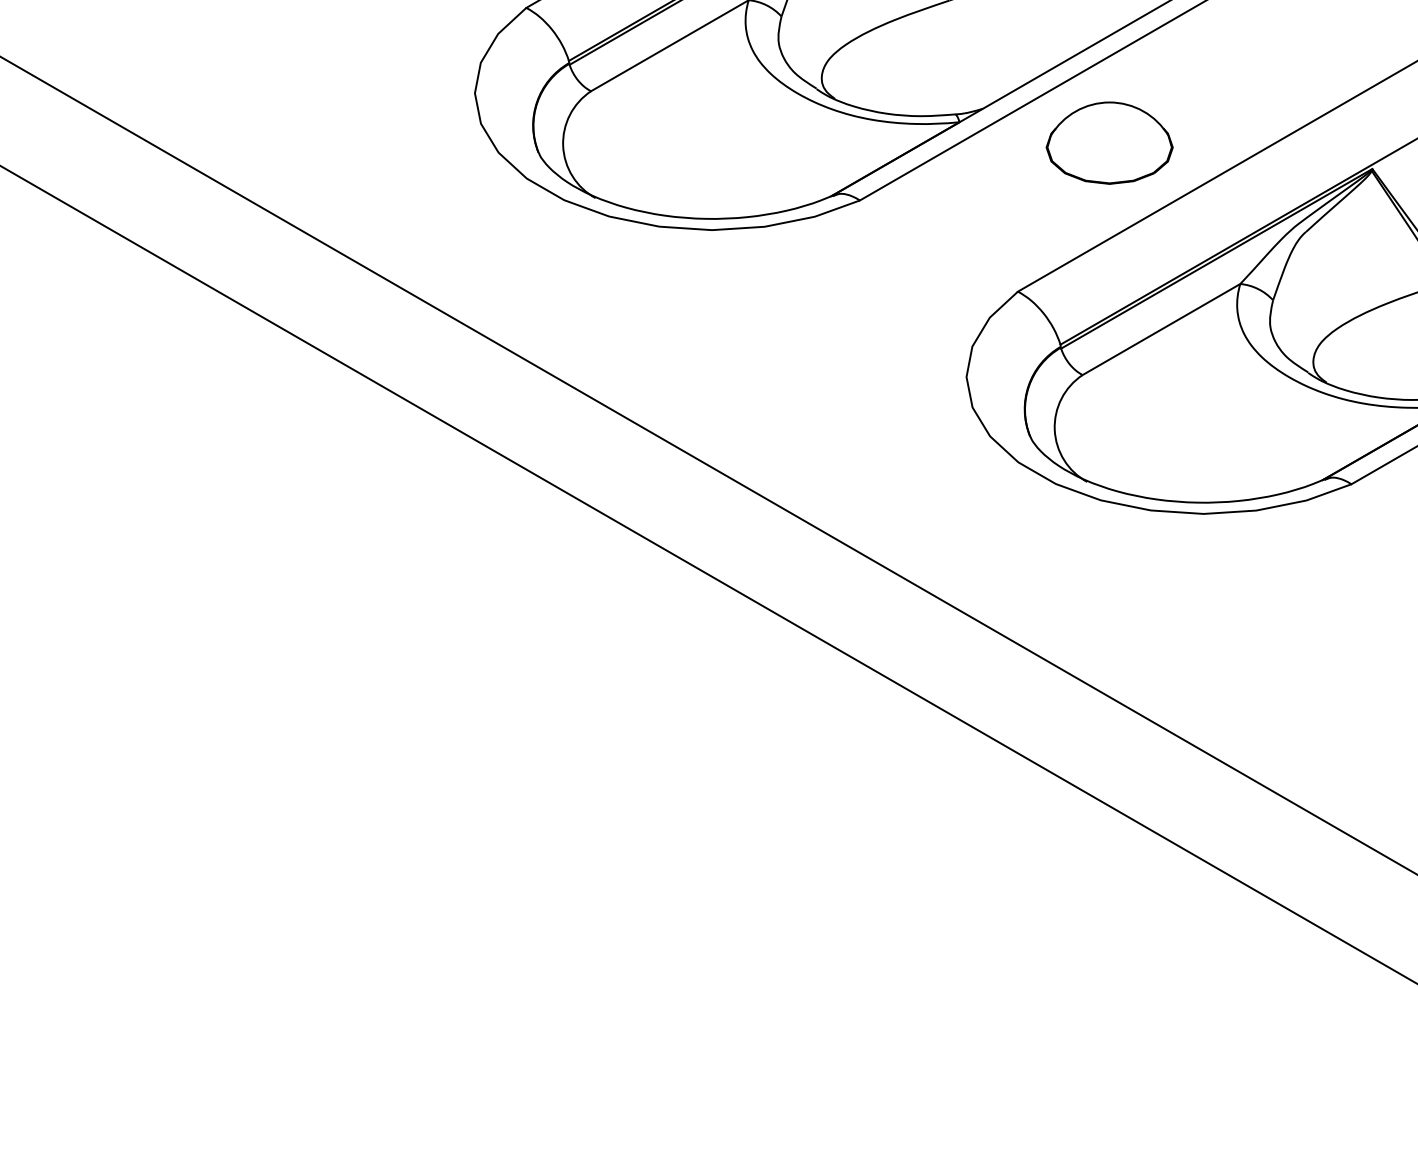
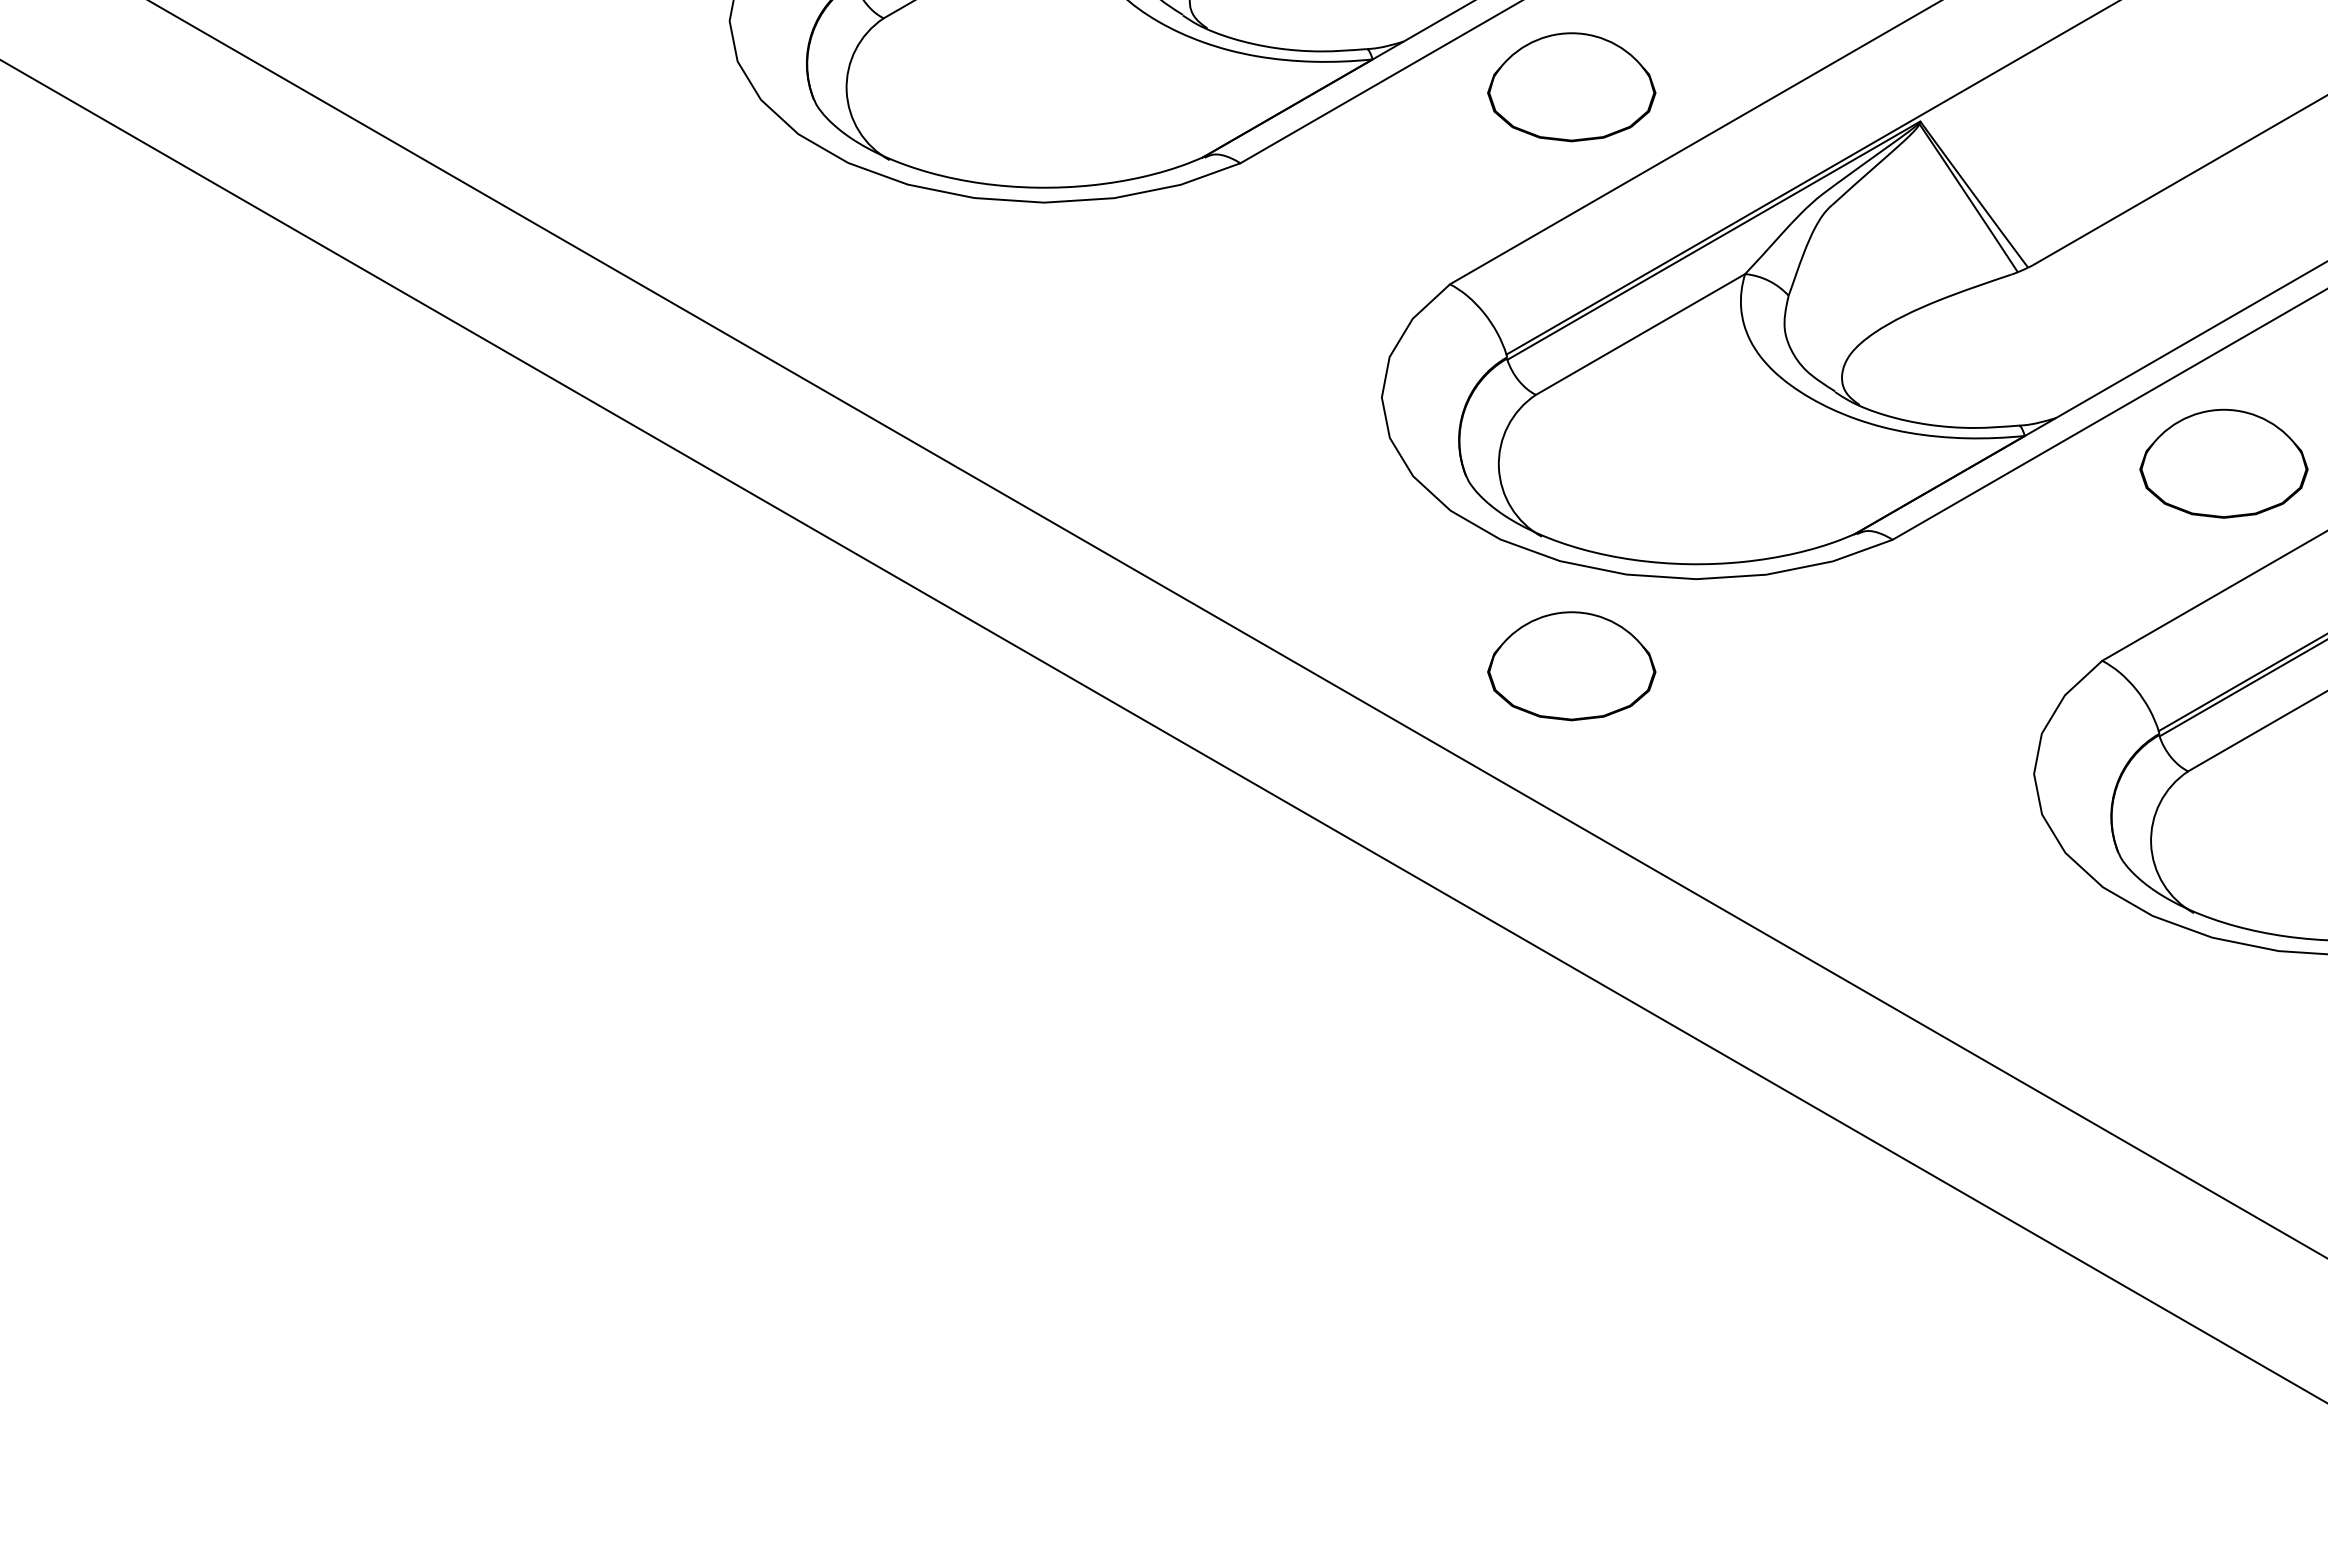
part: (1109, 579) -> (1571, 666), added

